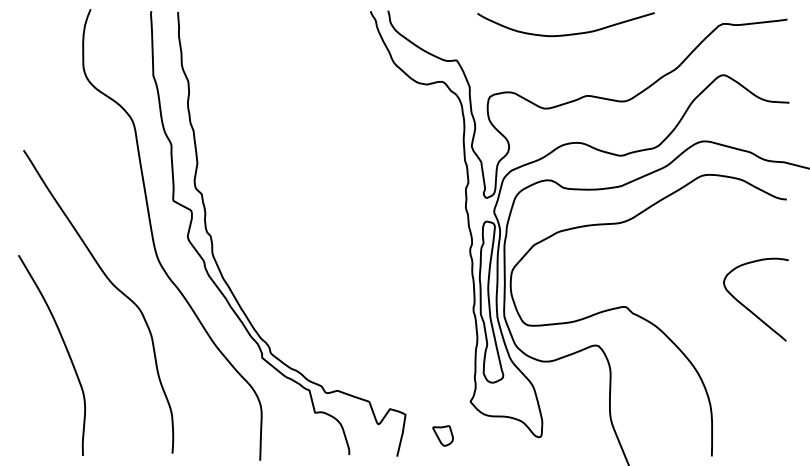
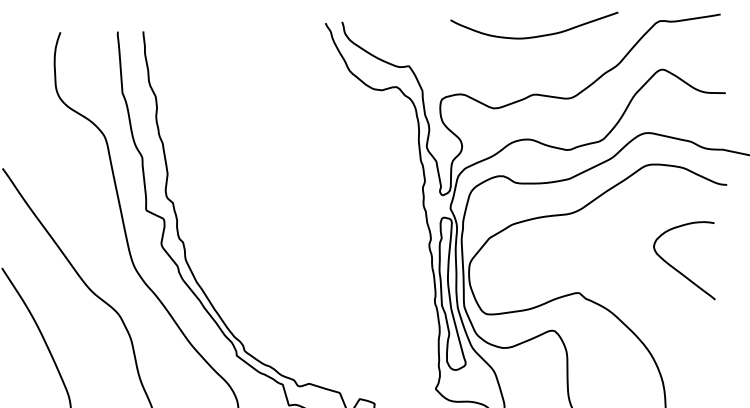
curve: (569, 33) -> (538, 35), moved
curve: (747, 307) -> (677, 269), moved

